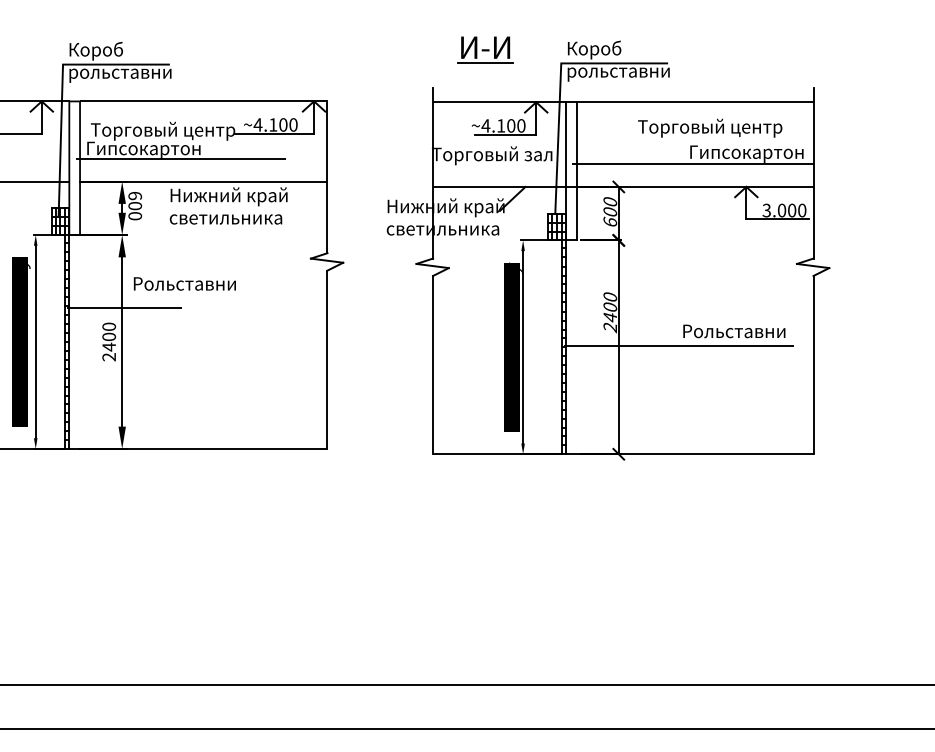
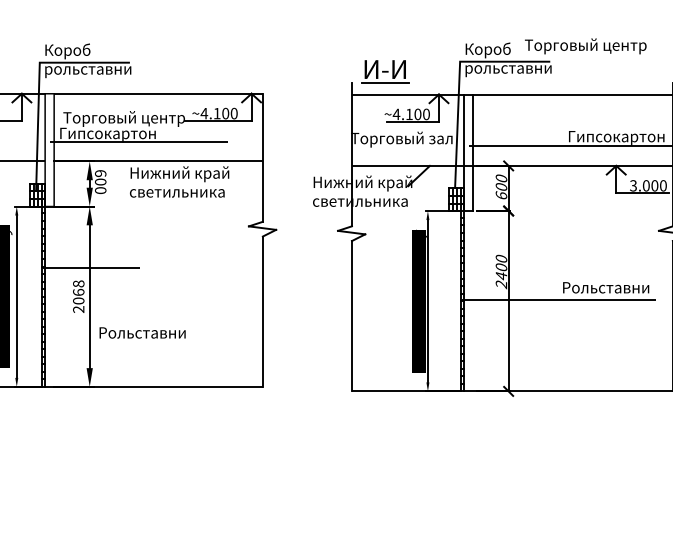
part: (485, 49) -> (385, 71), moved
text: (710, 127) -> (586, 45), moved
text: (184, 283) -> (142, 332), moved
text: (108, 336) -> (78, 292), 2400 -> 2068

